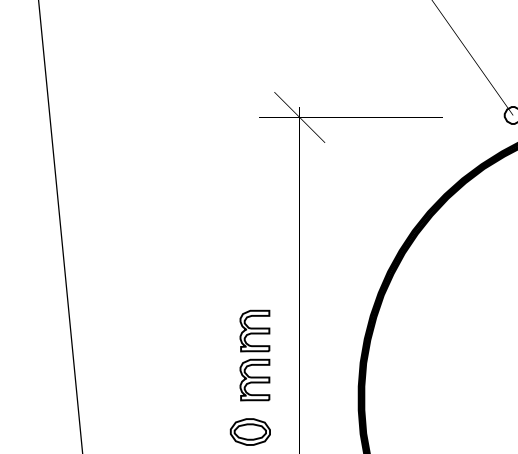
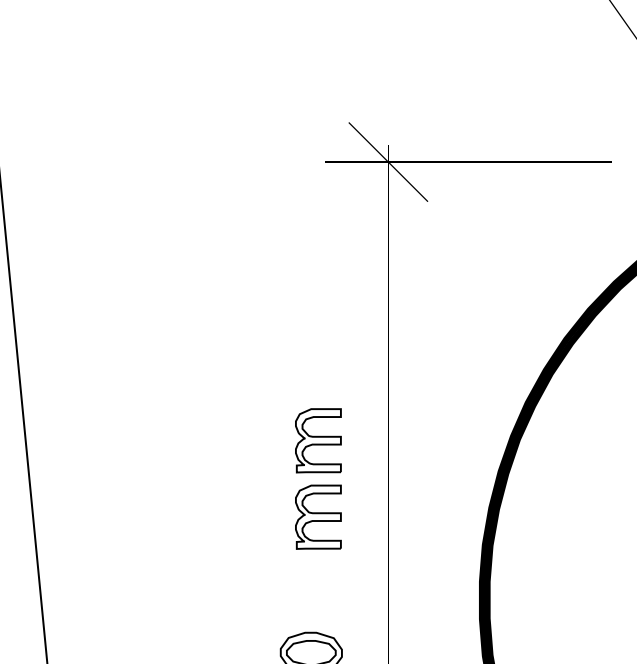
part: (254, 355) -> (317, 478), moved

